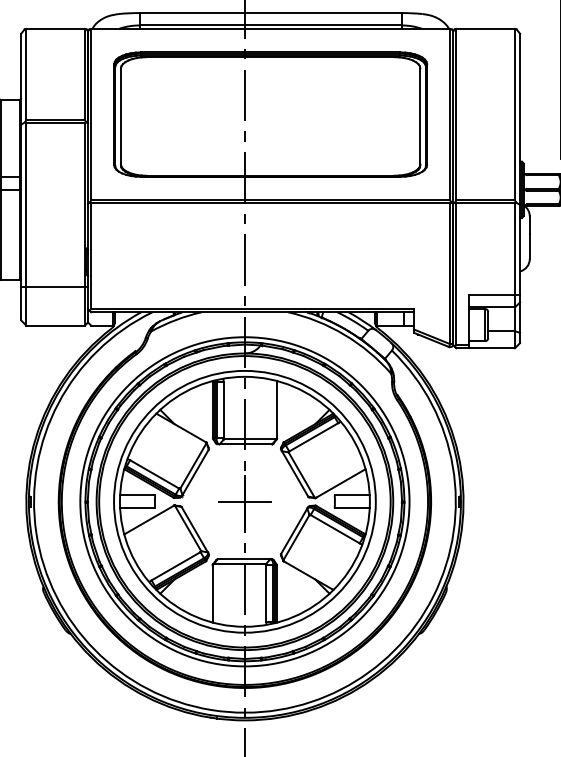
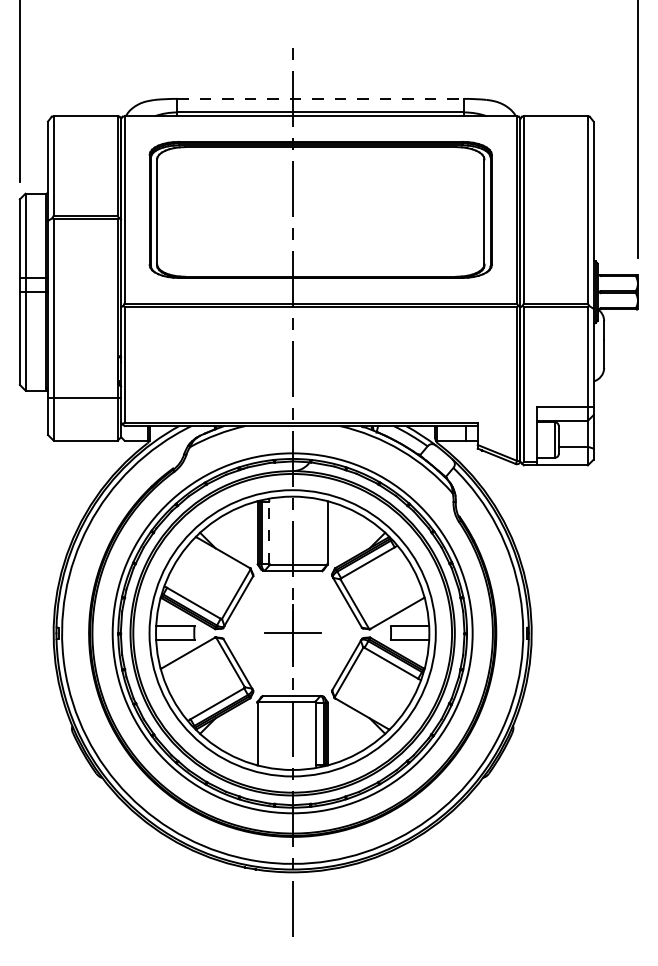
line: (271, 12) -> (321, 98), solid -> dashed
line: (223, 409) -> (269, 532), solid -> dashed

